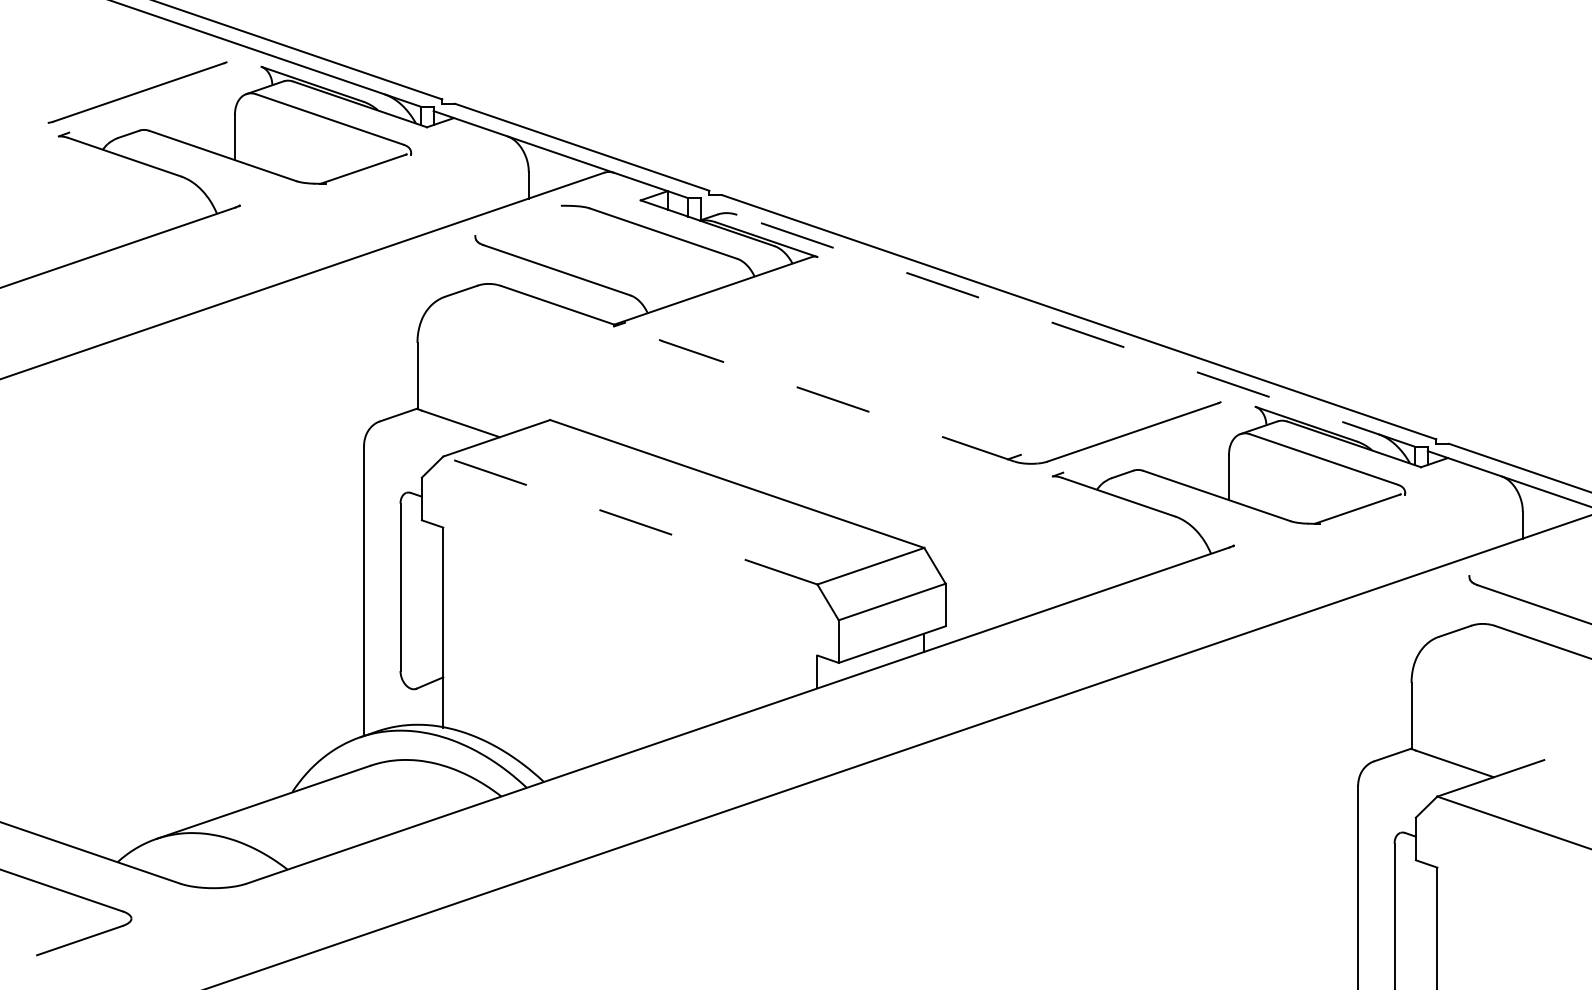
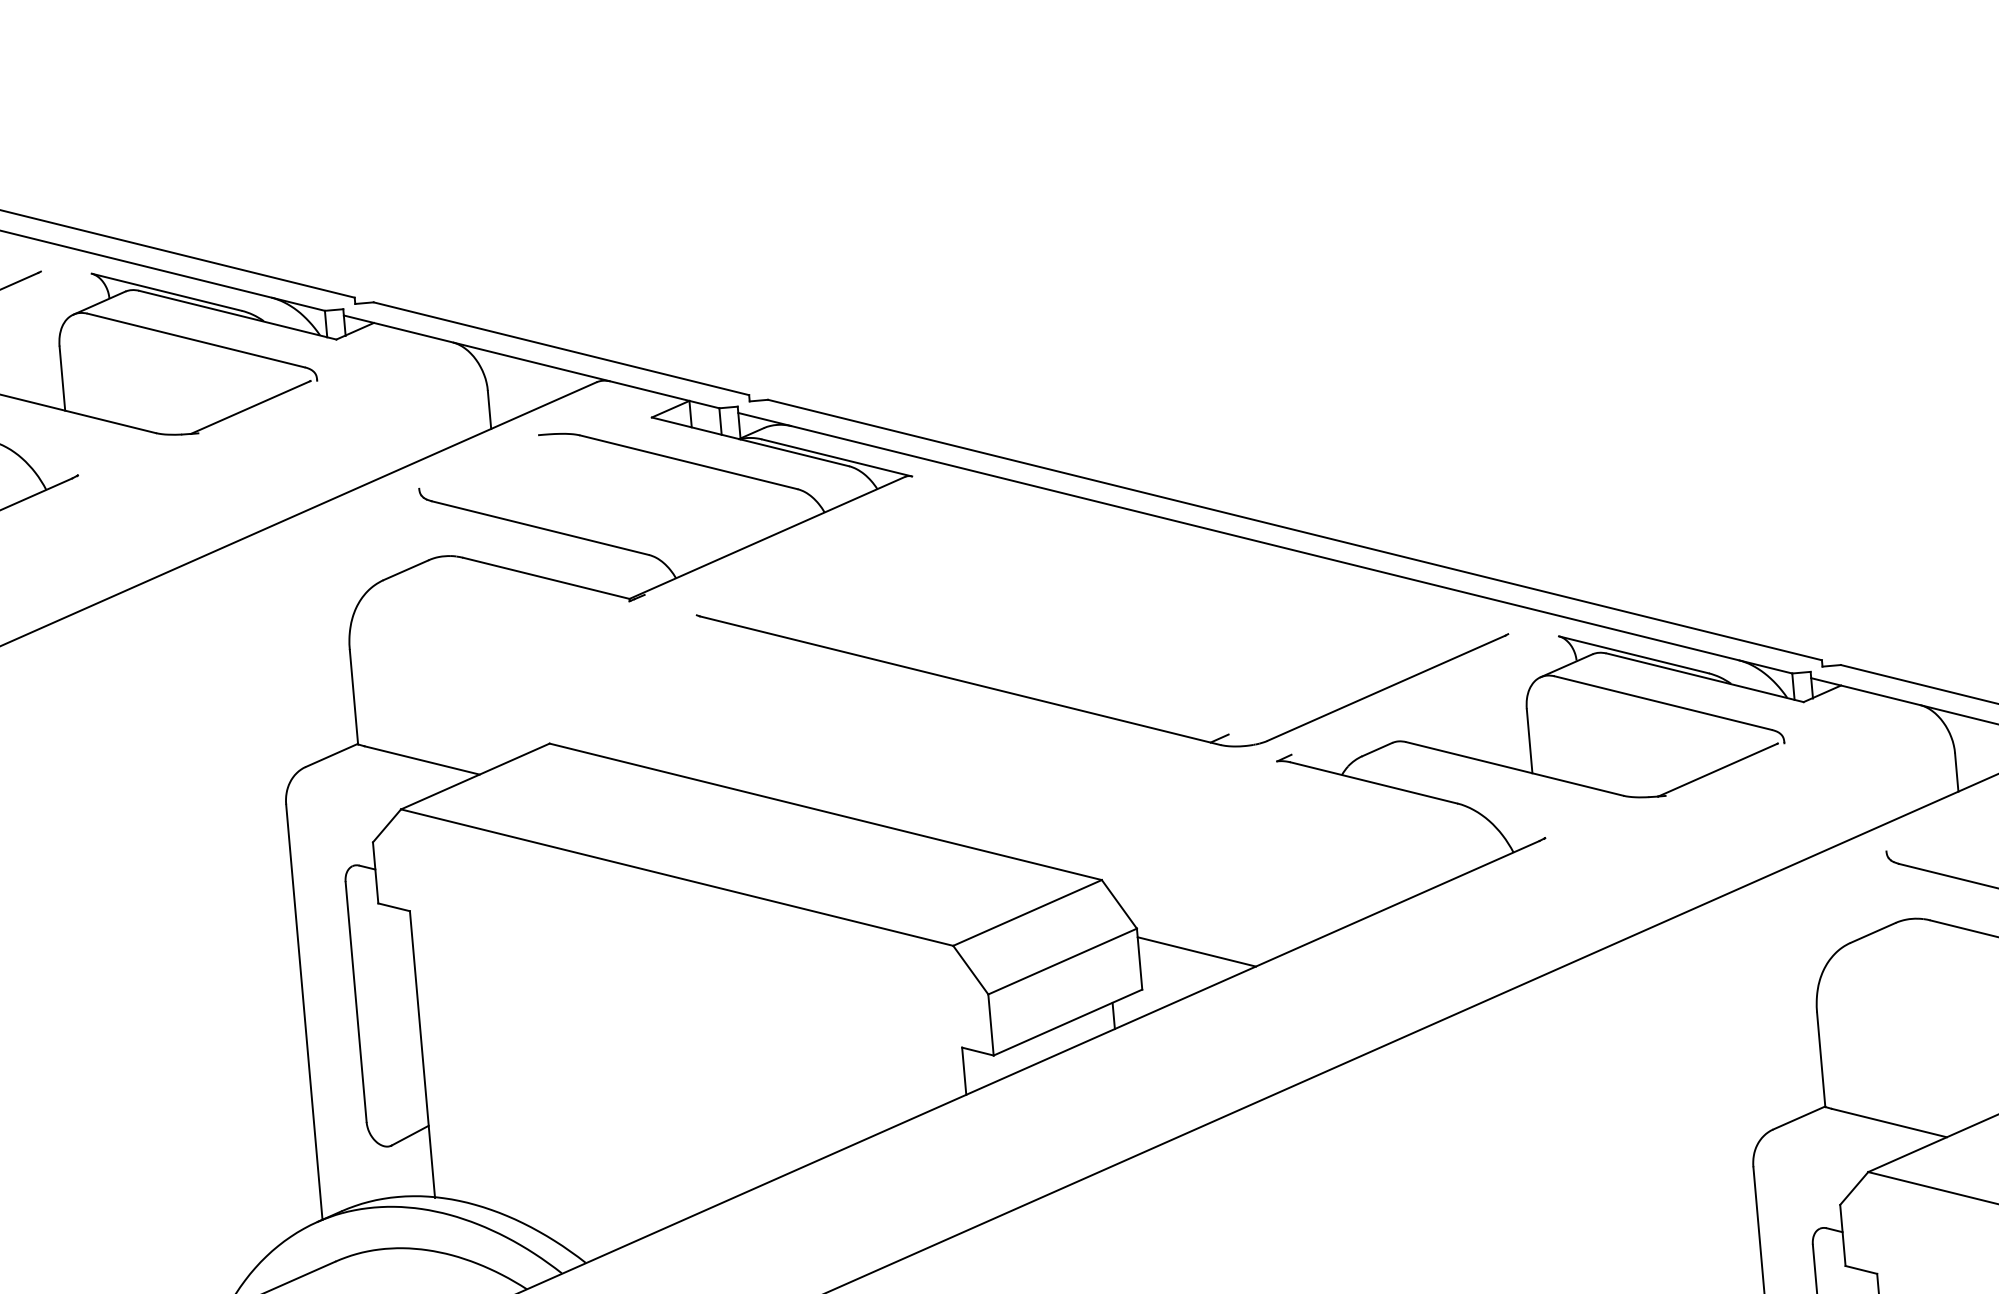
line: (1057, 324) -> (1264, 543), dashed -> solid
line: (837, 401) -> (959, 681), dashed -> solid
line: (630, 520) -> (677, 877), dashed -> solid
line: (985, 603) -> (1196, 951), added

